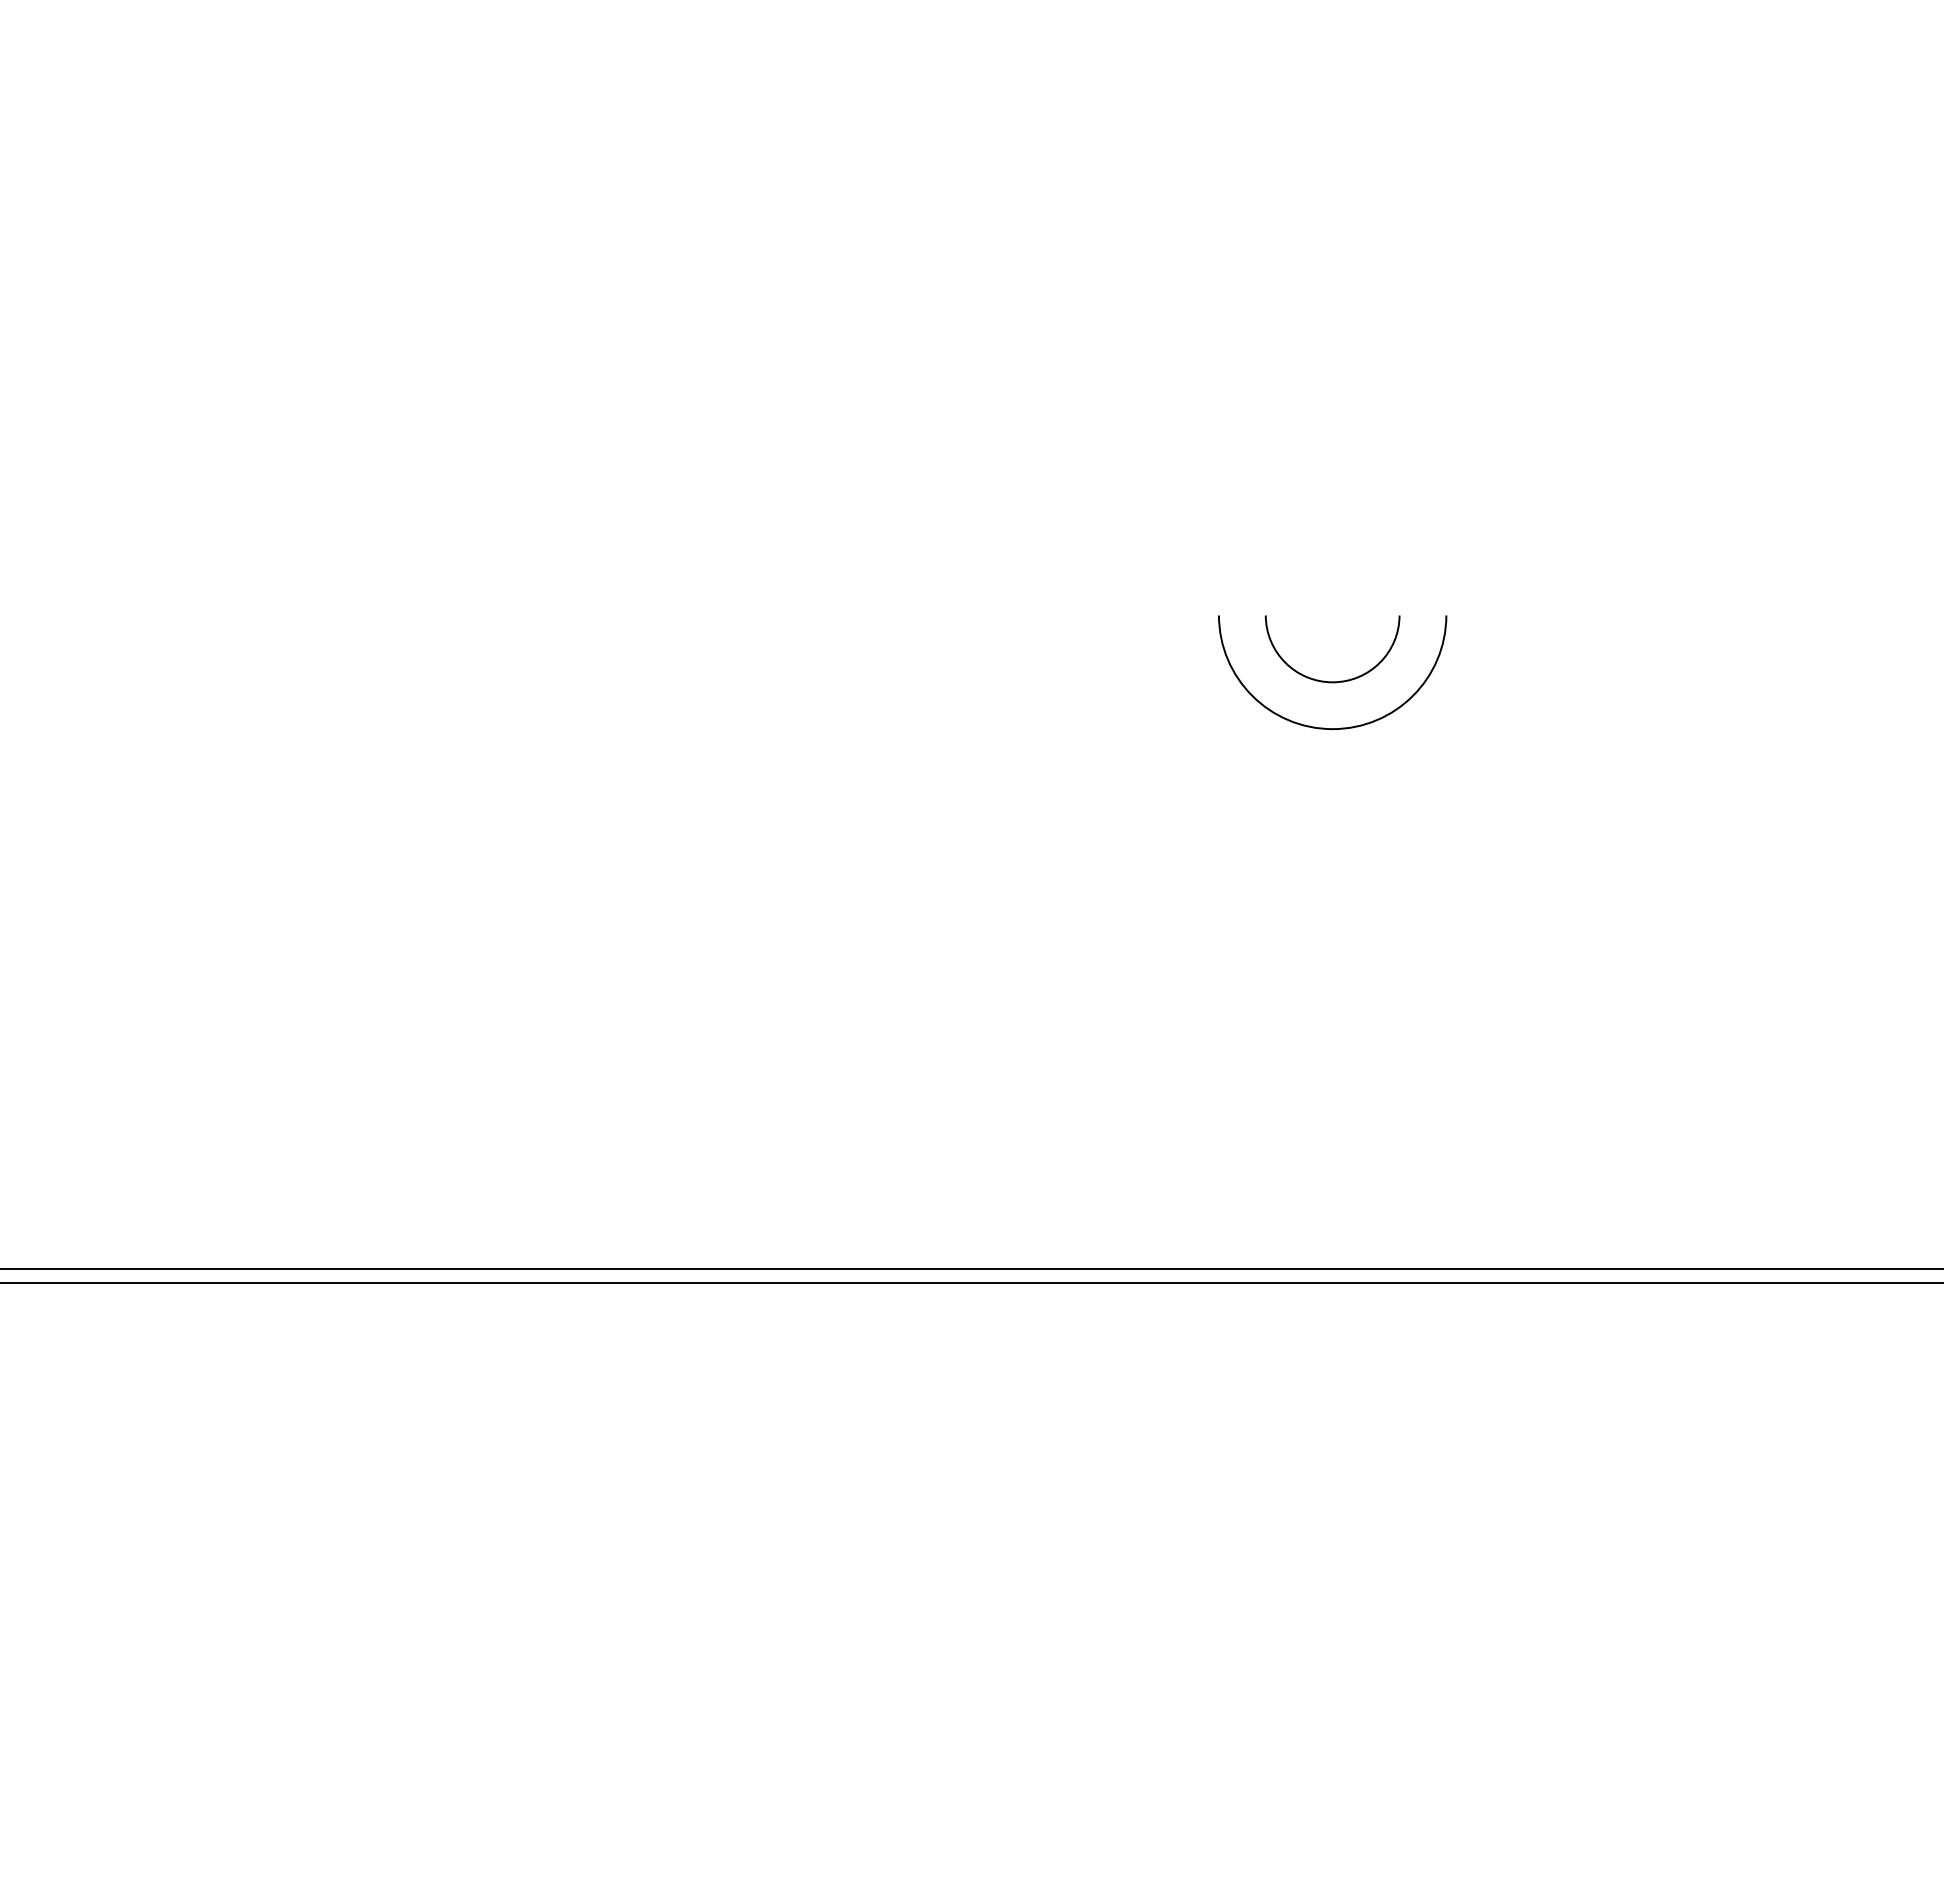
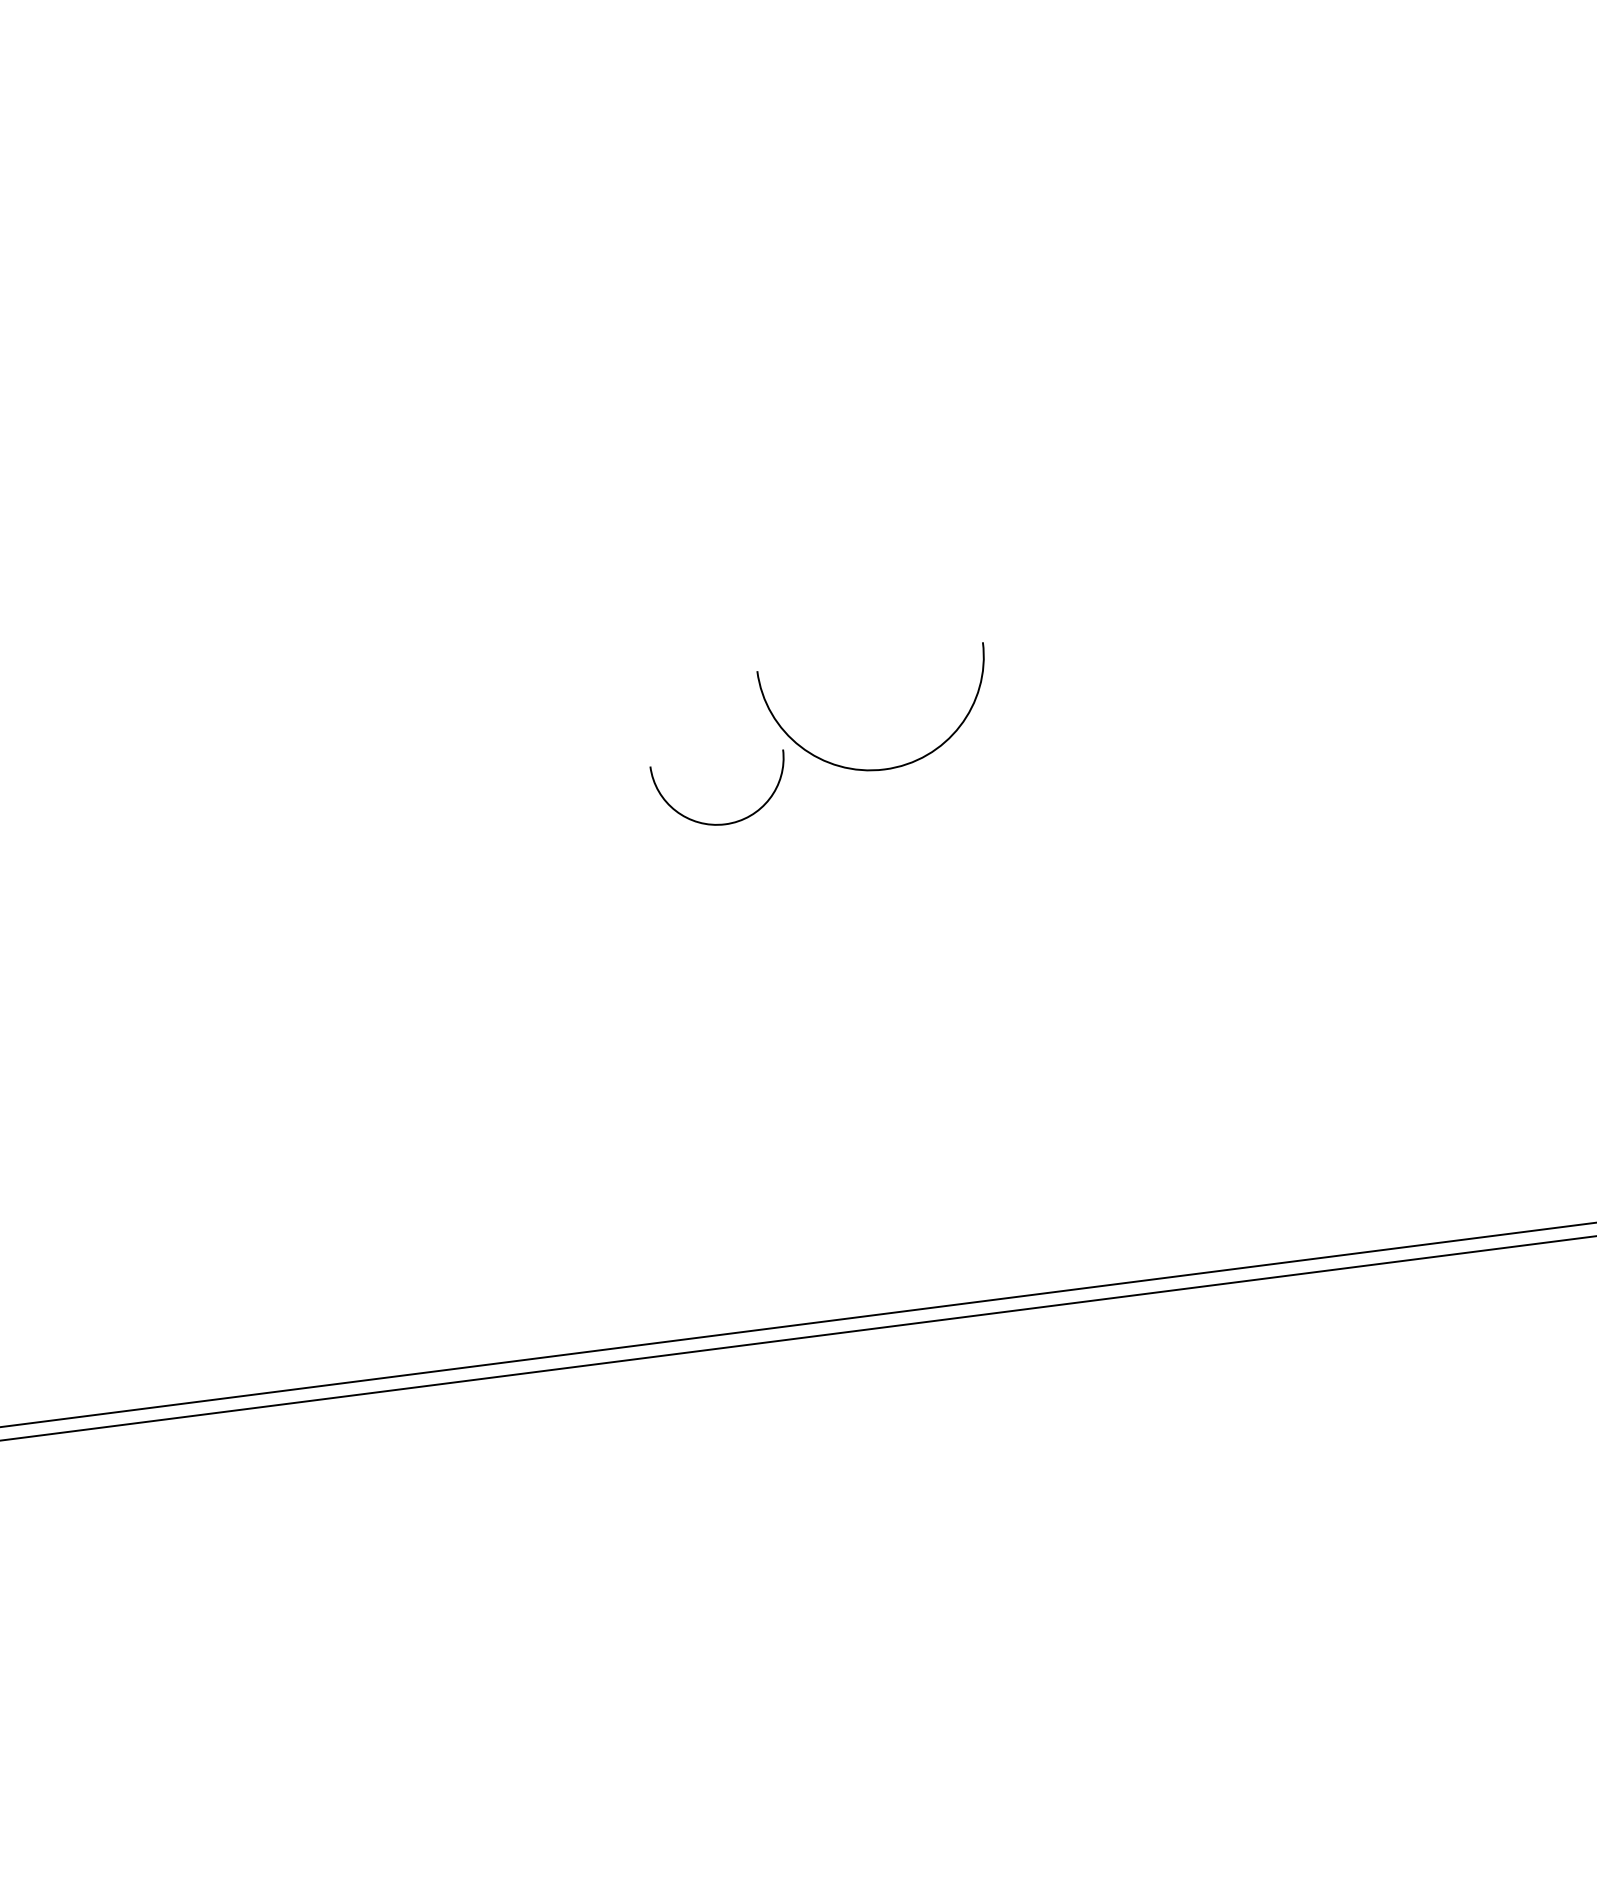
arc: (1332, 681) -> (724, 823), moved

